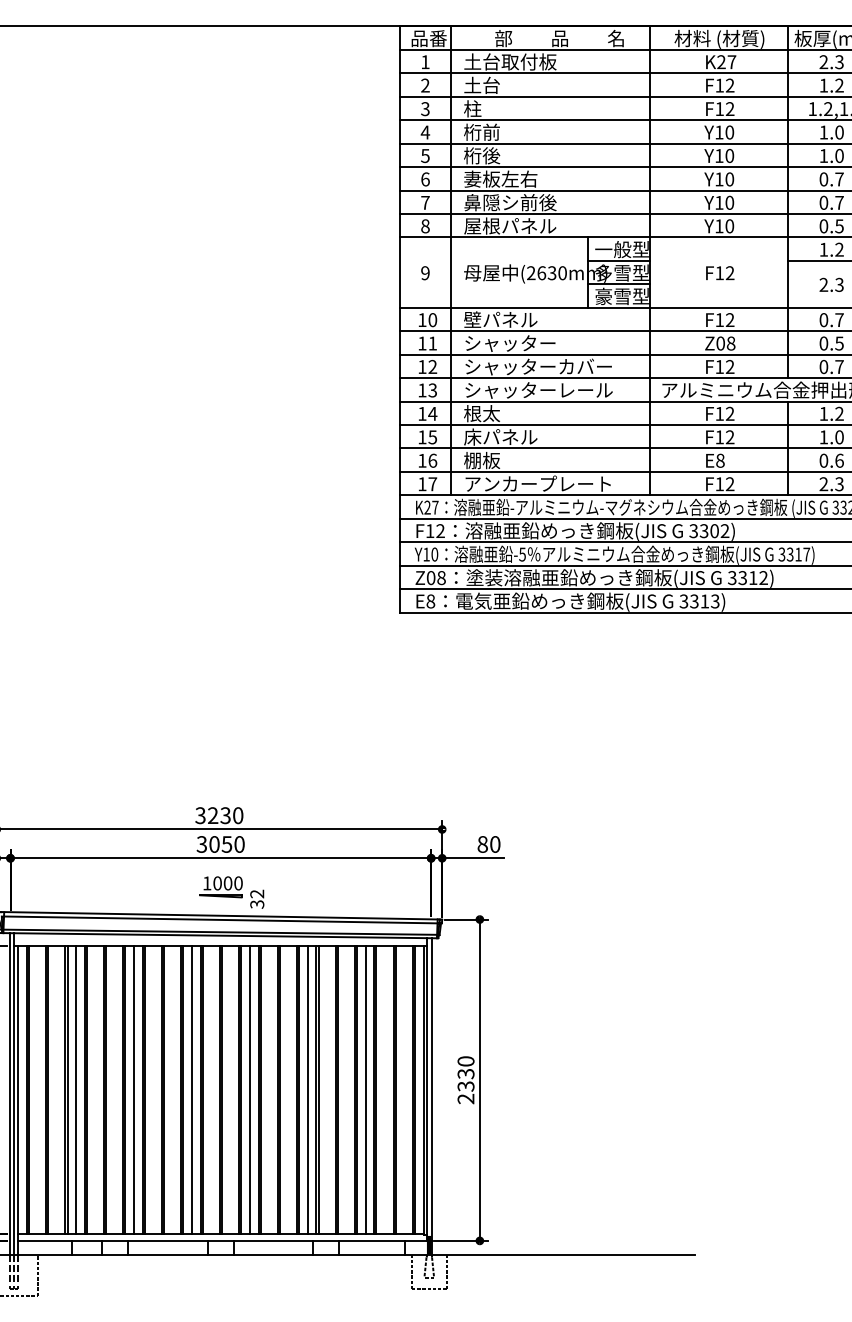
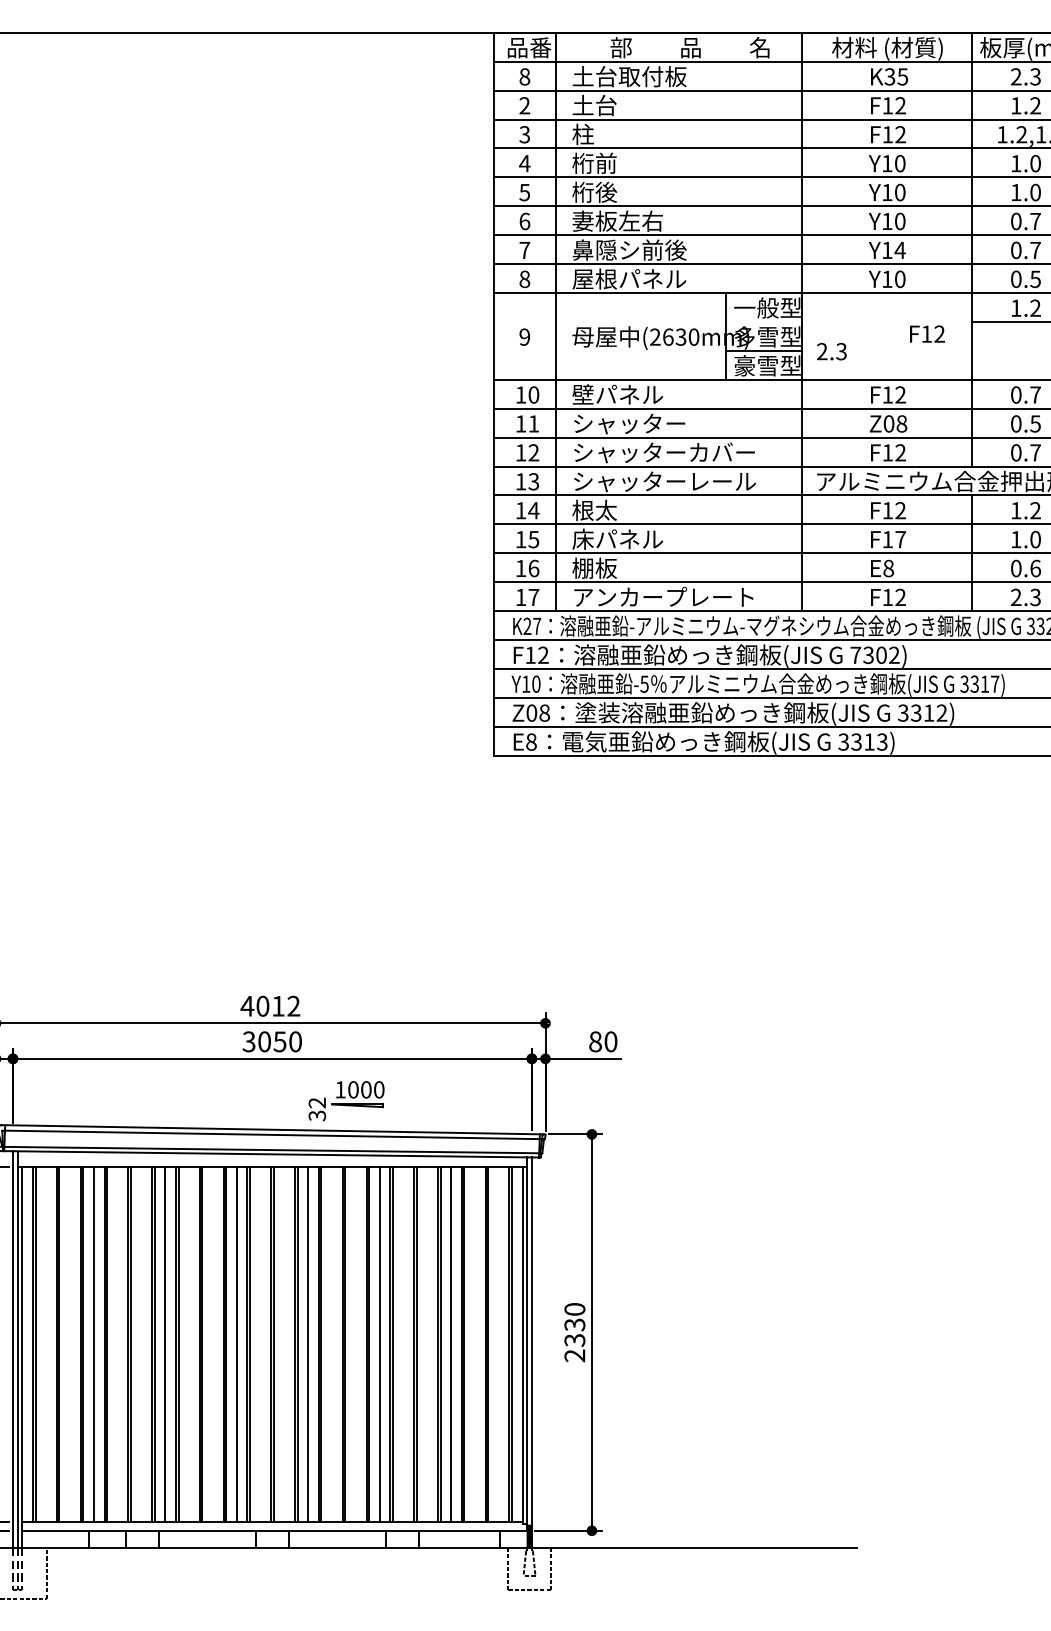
text: (425, 61) -> (524, 76), 1 -> 8
text: (726, 61) -> (896, 76), K27 -> K35
text: (729, 202) -> (899, 250), Y10 -> Y14
line: (618, 260) -> (763, 321), removed
text: (720, 272) -> (927, 333), moved
text: (831, 284) -> (831, 351), moved
text: (730, 437) -> (900, 539), F12 -> F17
text: (693, 531) -> (855, 655), 3302) -> 7302)
text: (219, 815) -> (270, 1005), 3230 -> 4012
part: (220, 887) -> (357, 1094), moved

